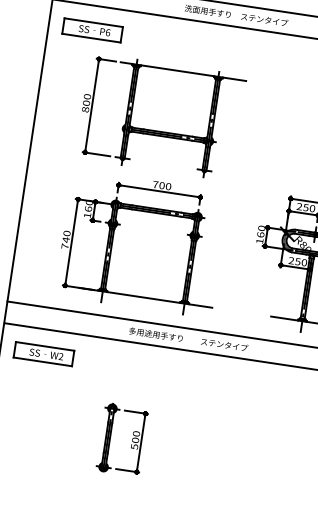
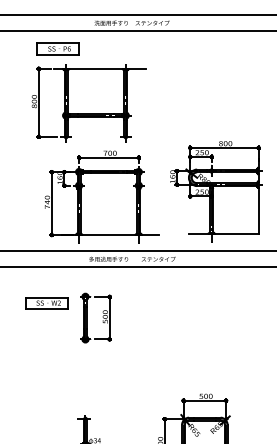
part: (91, 29) -> (57, 48), moved
part: (141, 243) -> (101, 196), moved
part: (43, 354) -> (46, 303), moved
part: (131, 440) -> (102, 317), moved

